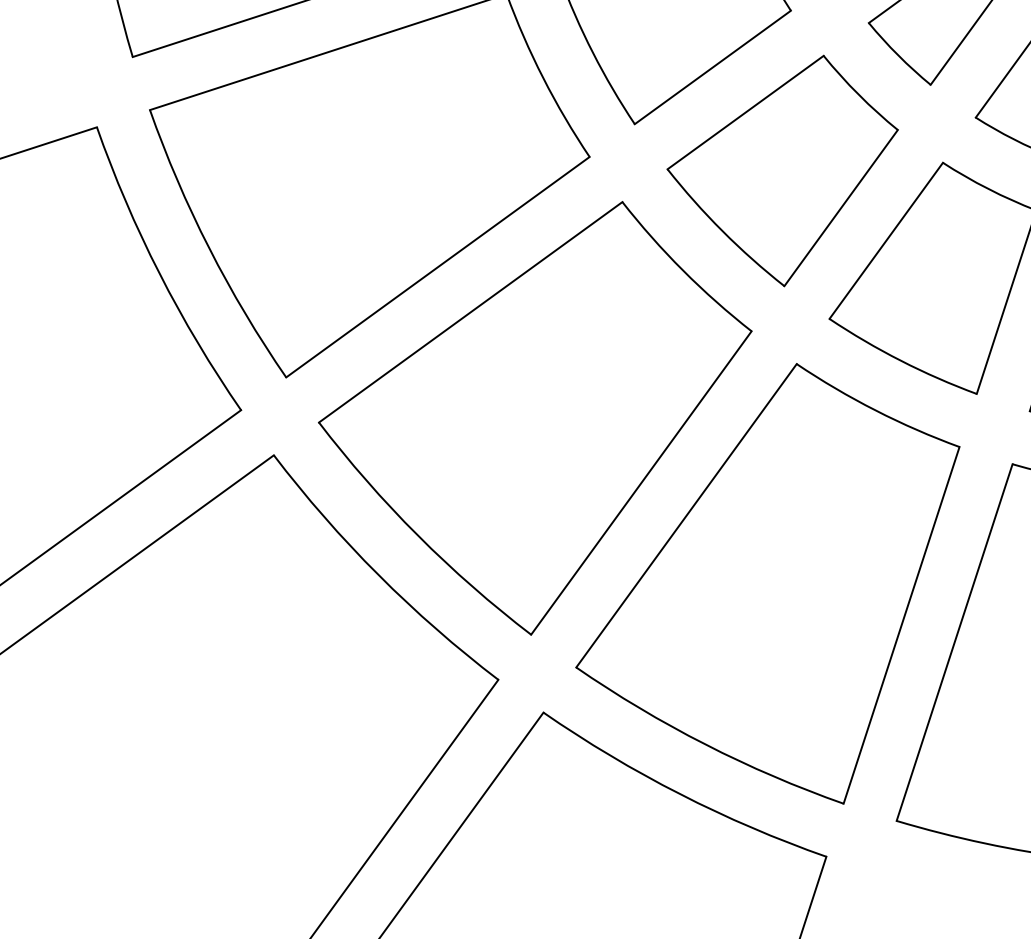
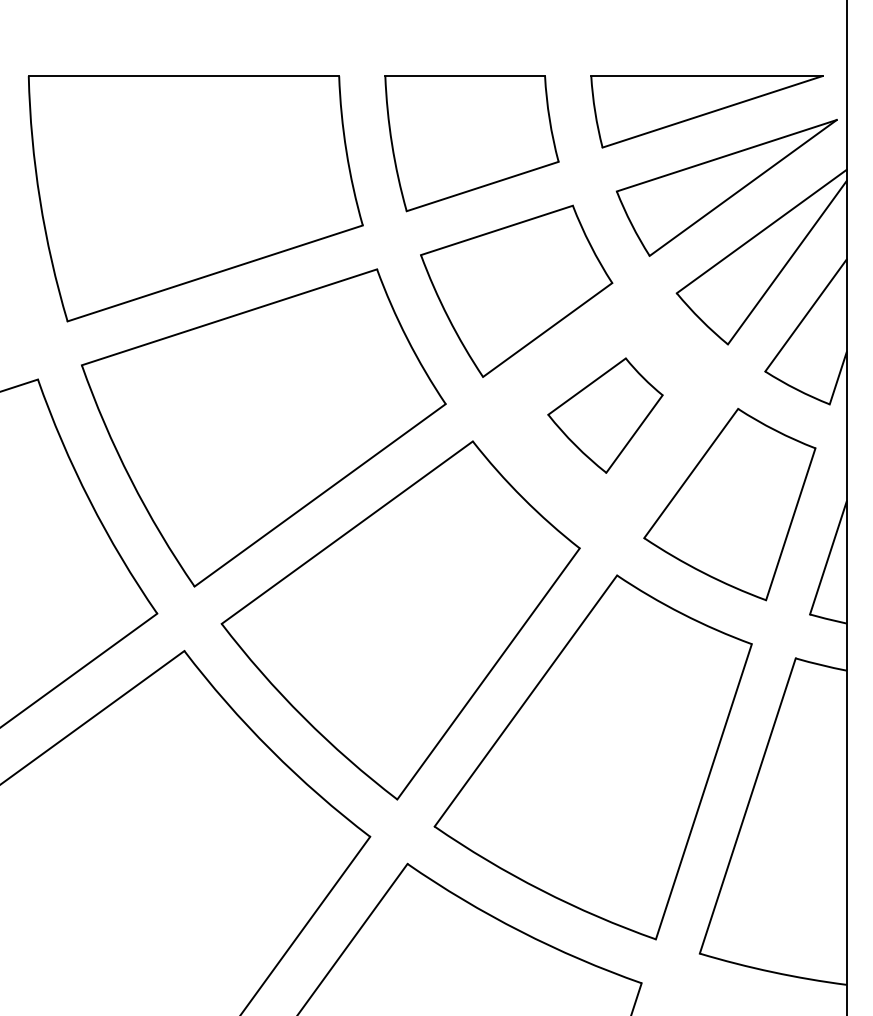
part: (782, 170) -> (605, 415), size x0.6

